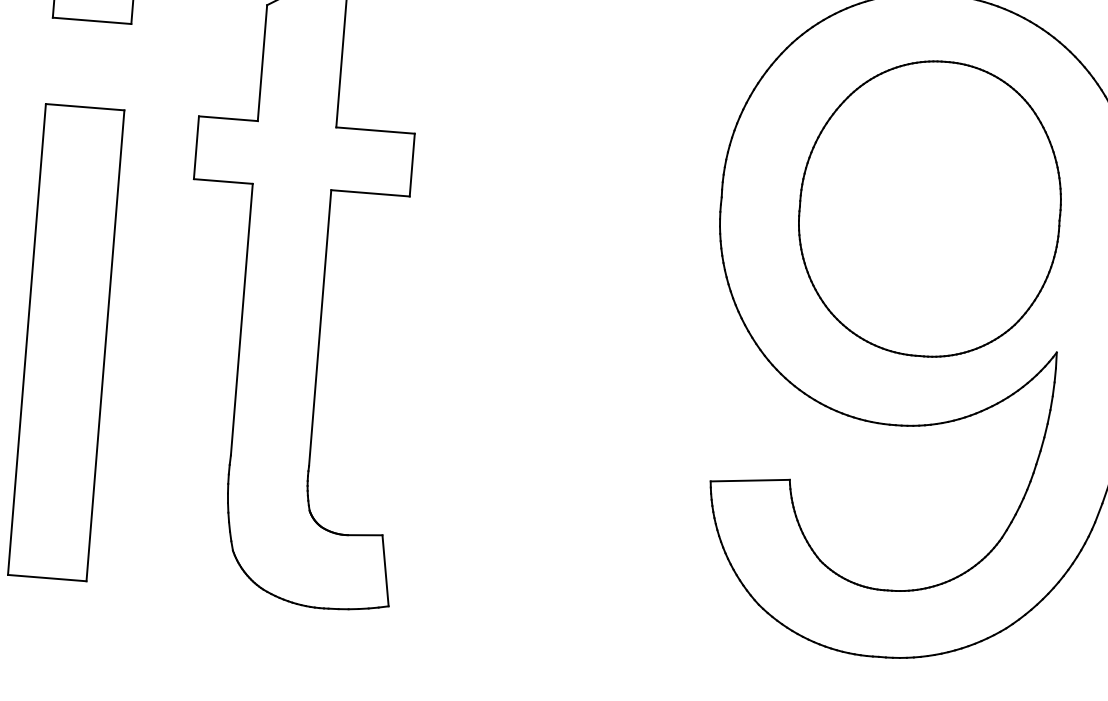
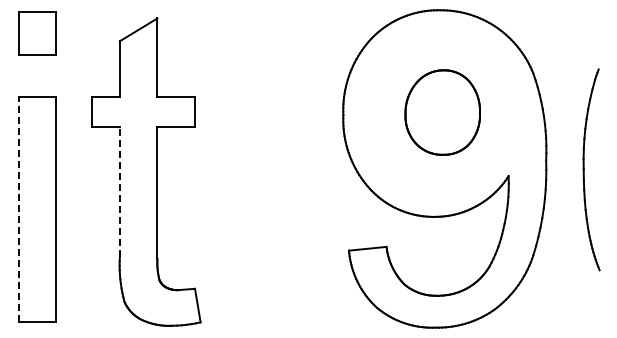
part: (929, 208) -> (442, 112), size x0.6
line: (241, 319) -> (119, 191), solid -> dashed
line: (26, 339) -> (18, 209), solid -> dashed

